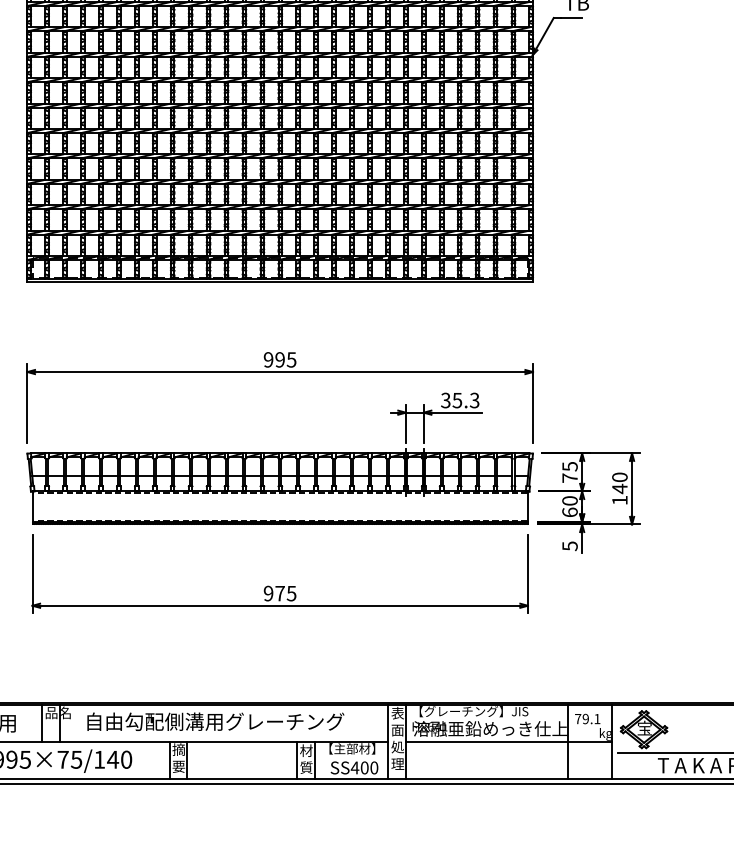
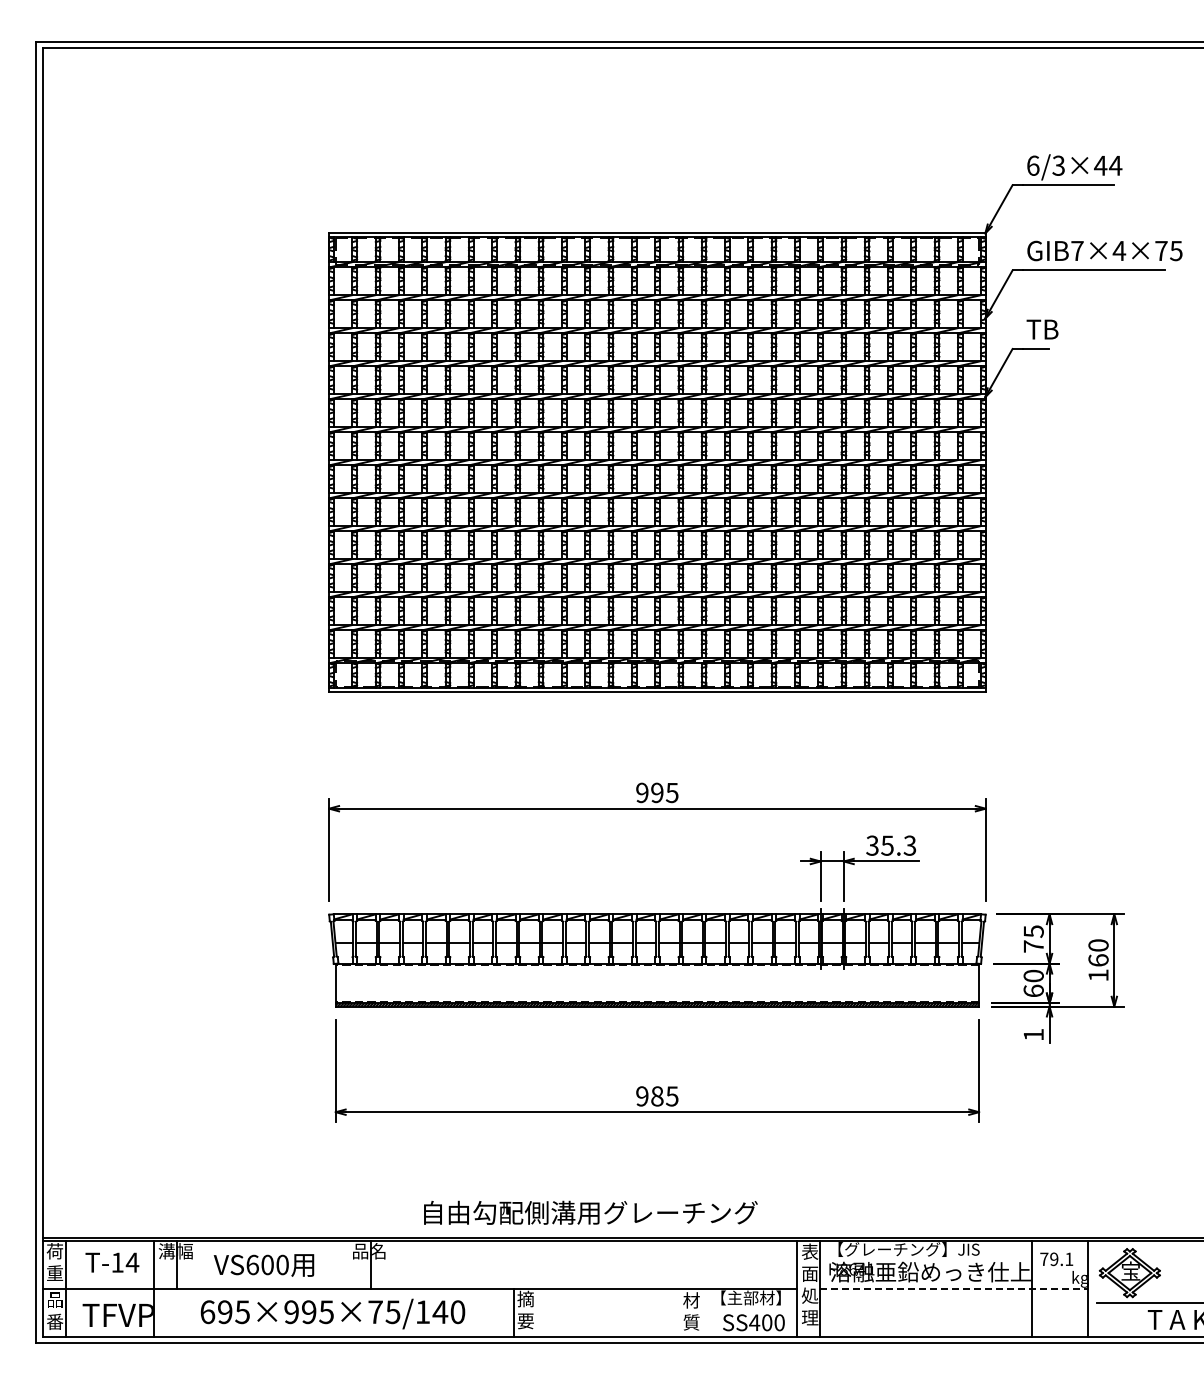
text: (619, 488) -> (1098, 960), 140 -> 160
text: (569, 545) -> (1033, 1034), 5 -> 1
text: (280, 593) -> (657, 1096), 975 -> 985
text: (215, 721) -> (590, 1212), moved
line: (41, 723) -> (347, 1264), removed
line: (508, 741) -> (954, 1288), solid -> dashed
line: (187, 760) -> (536, 1312), removed
line: (297, 760) -> (679, 1312), removed
line: (314, 760) -> (702, 1312), removed

